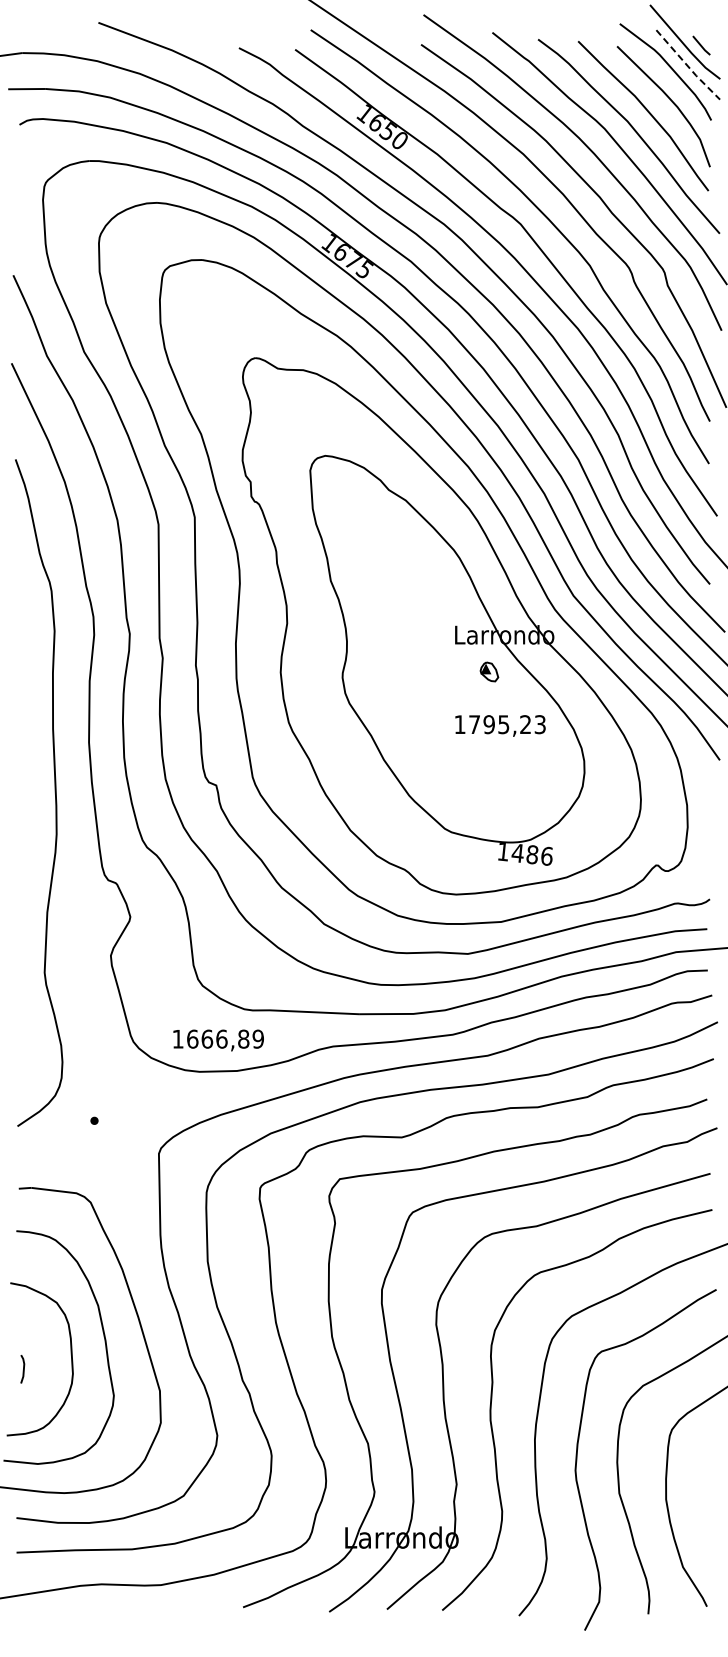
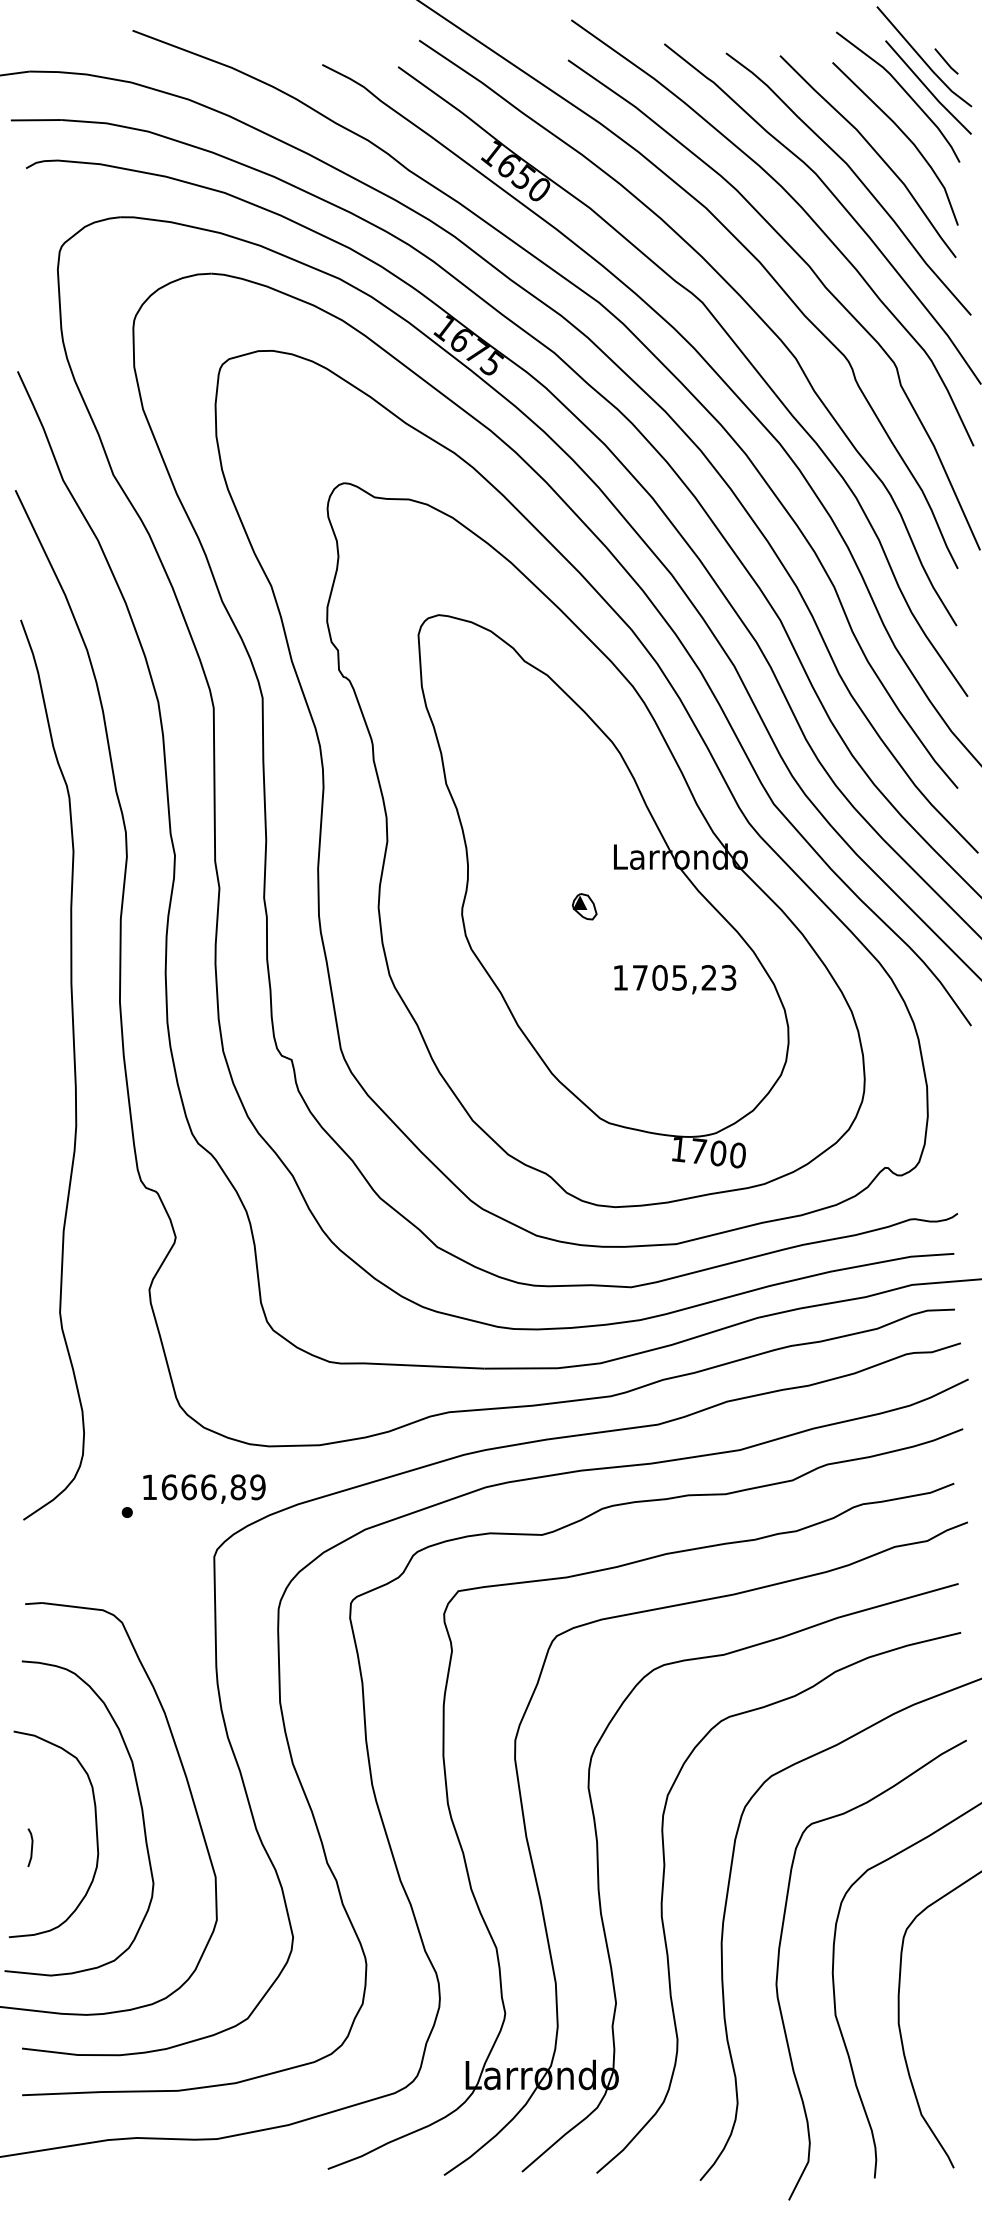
line: (687, 65) -> (927, 88), dashed -> solid
part: (489, 671) -> (584, 906), moved
text: (488, 724) -> (659, 977), 1795,23 -> 1705,23
text: (531, 854) -> (717, 1153), 1486 -> 1700
text: (218, 1040) -> (204, 1489), moved

